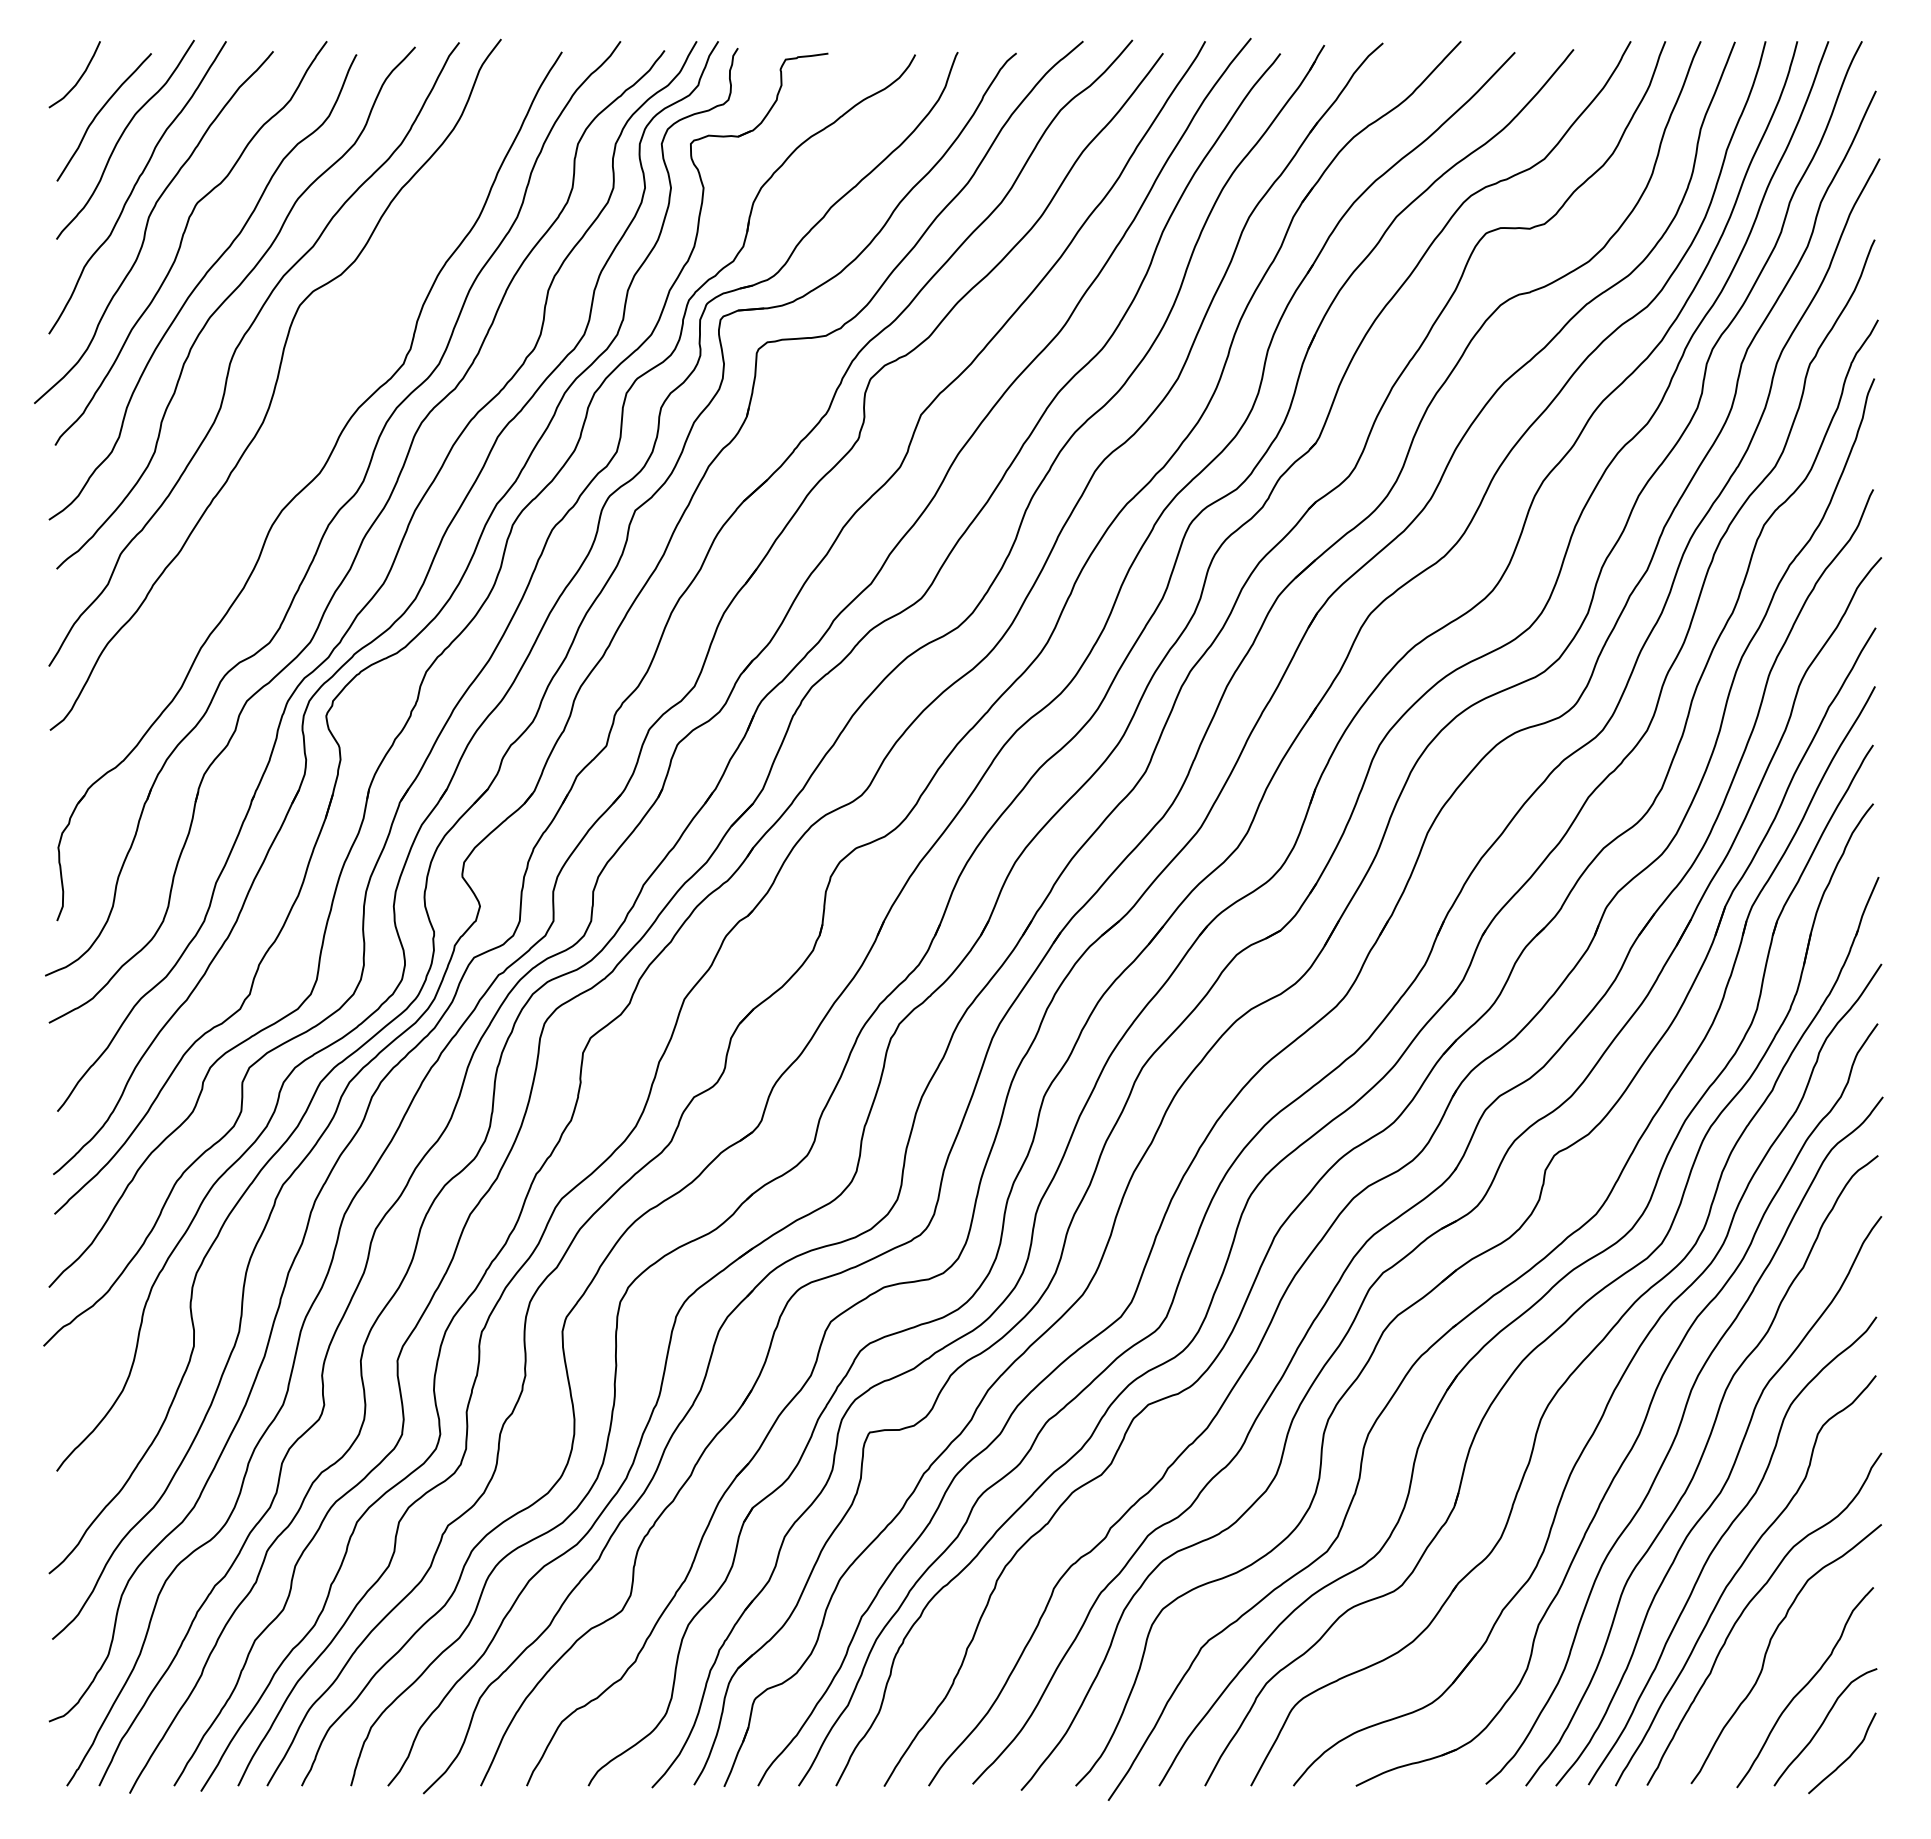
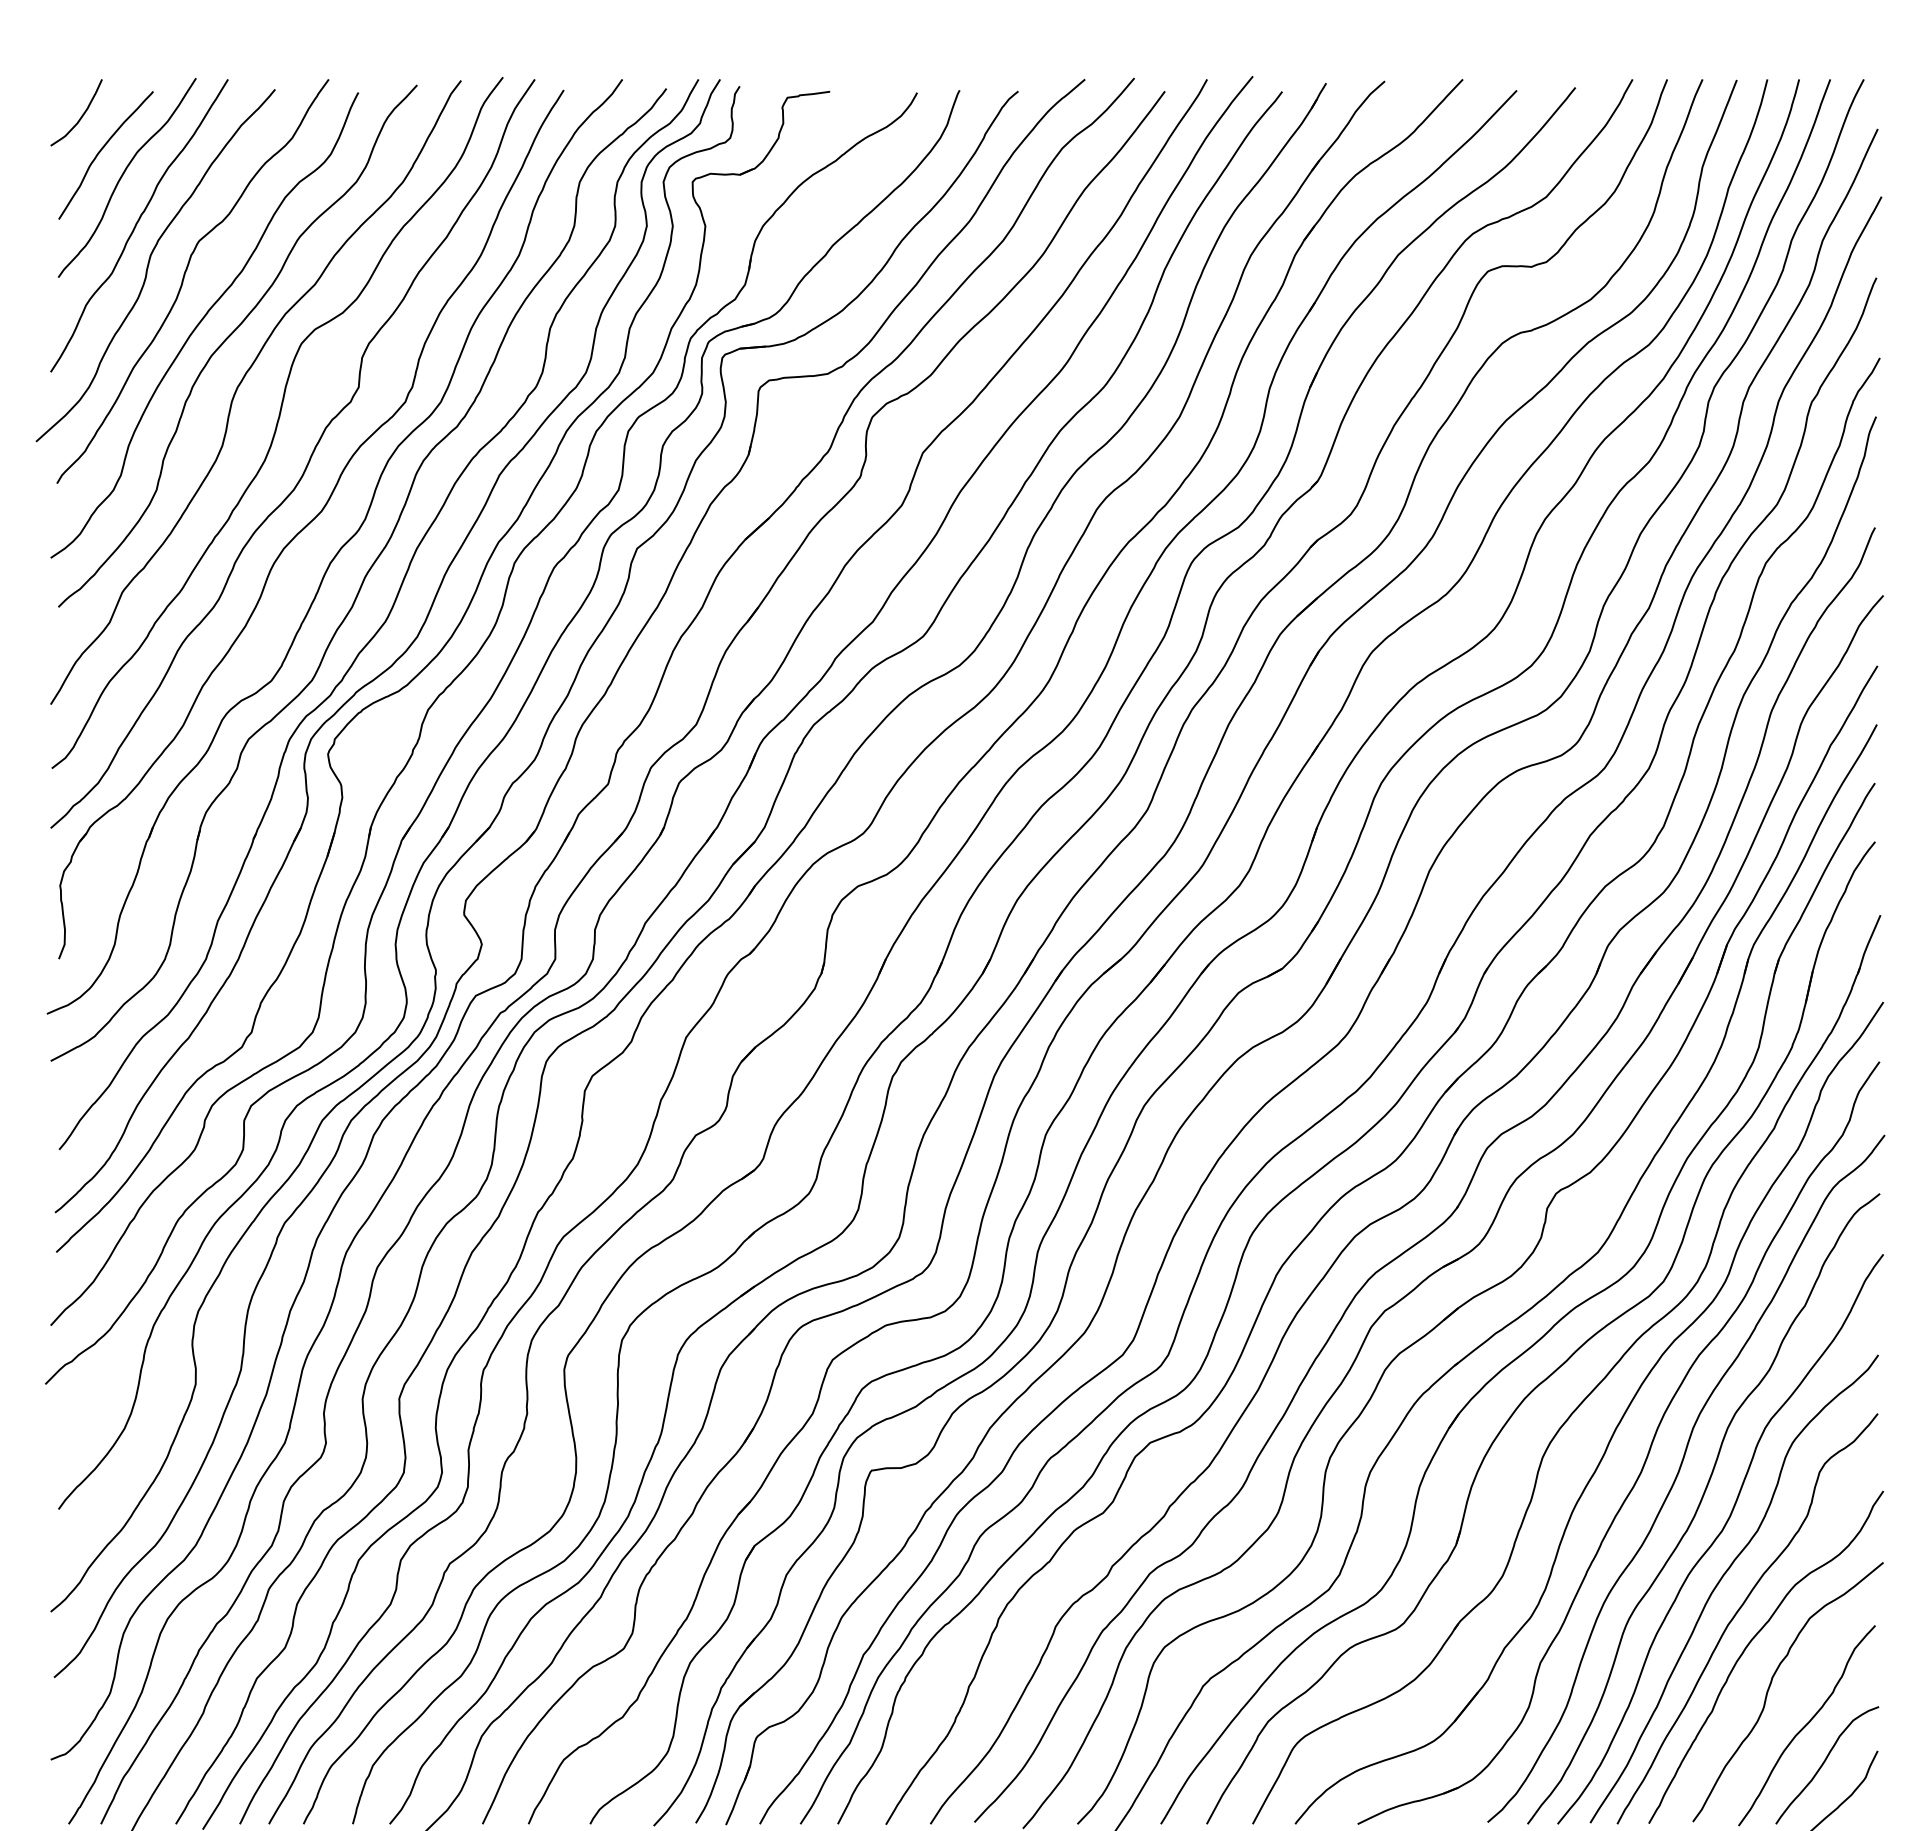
curve: (306, 422) -> (308, 460), added

